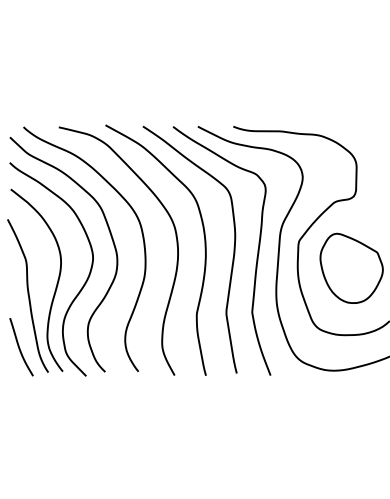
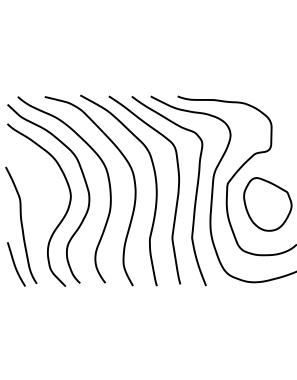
curve: (56, 283) -> (43, 215), removed

